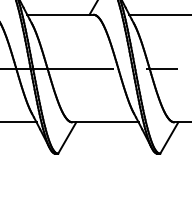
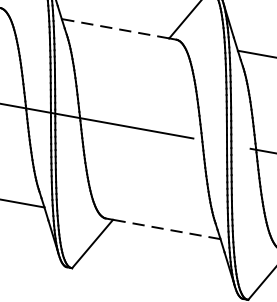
line: (57, 14) -> (114, 27), solid -> dashed
line: (106, 122) -> (165, 229), solid -> dashed

